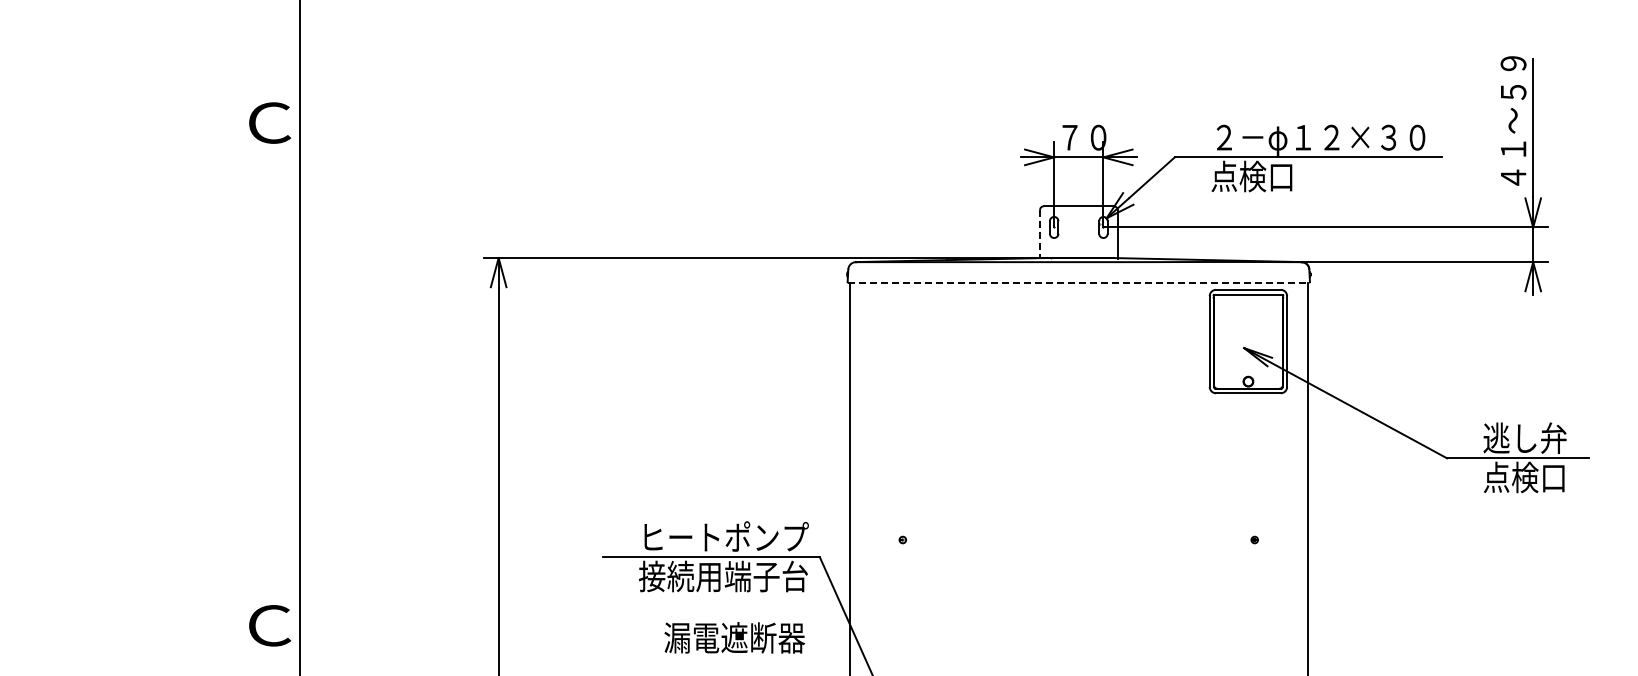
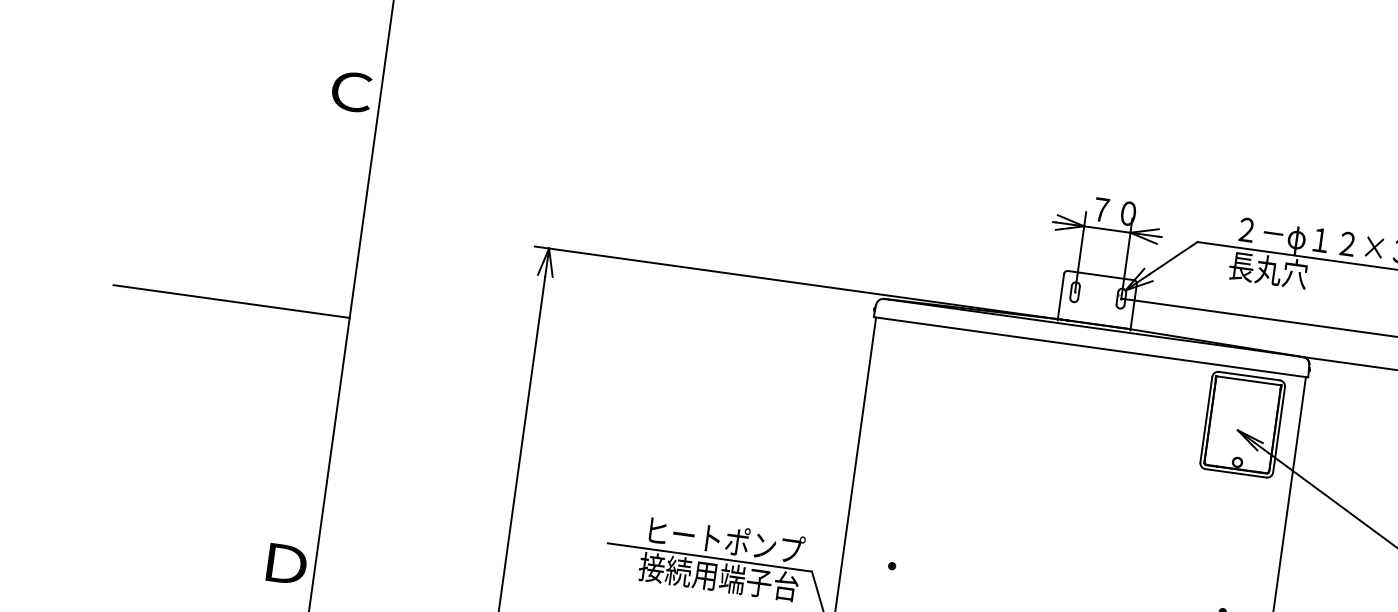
text: (1252, 176) -> (1268, 270), 点検口 -> 長丸穴
line: (1040, 234) -> (1061, 297), dashed -> solid
line: (1079, 282) -> (1091, 347), dashed -> solid
line: (174, 359) -> (231, 301), added
text: (270, 625) -> (286, 564), Ｃ -> Ｄ

